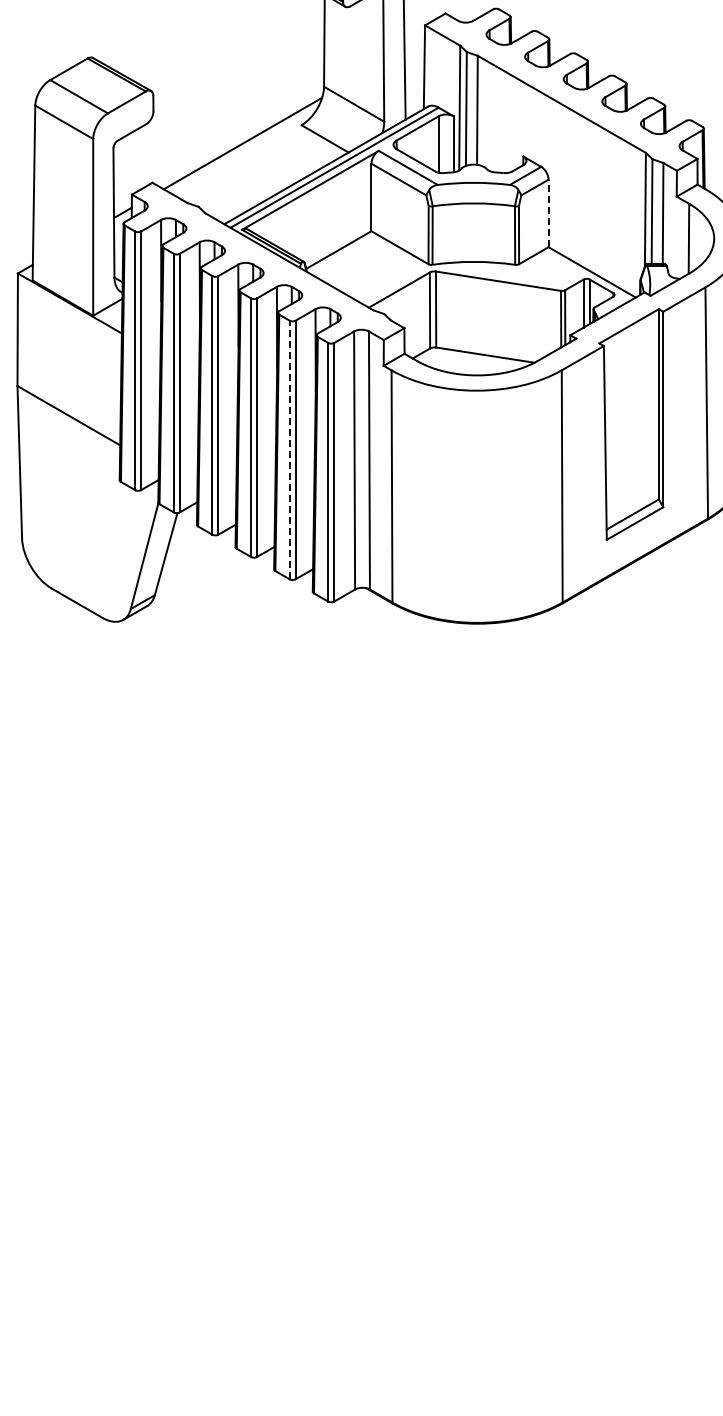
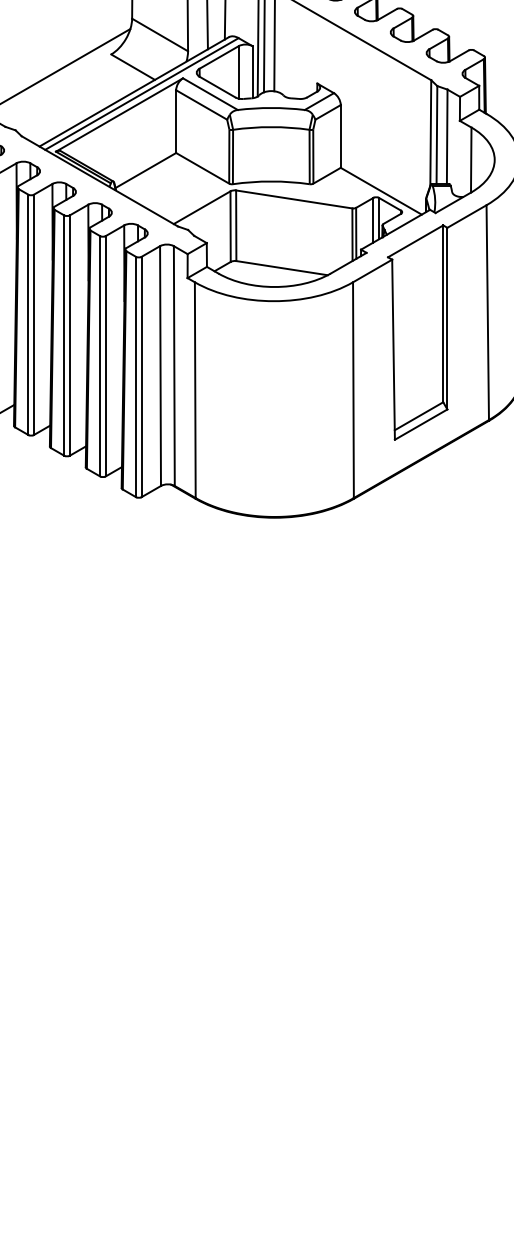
line: (548, 213) -> (340, 136), dashed -> solid
line: (289, 449) -> (100, 355), dashed -> solid

